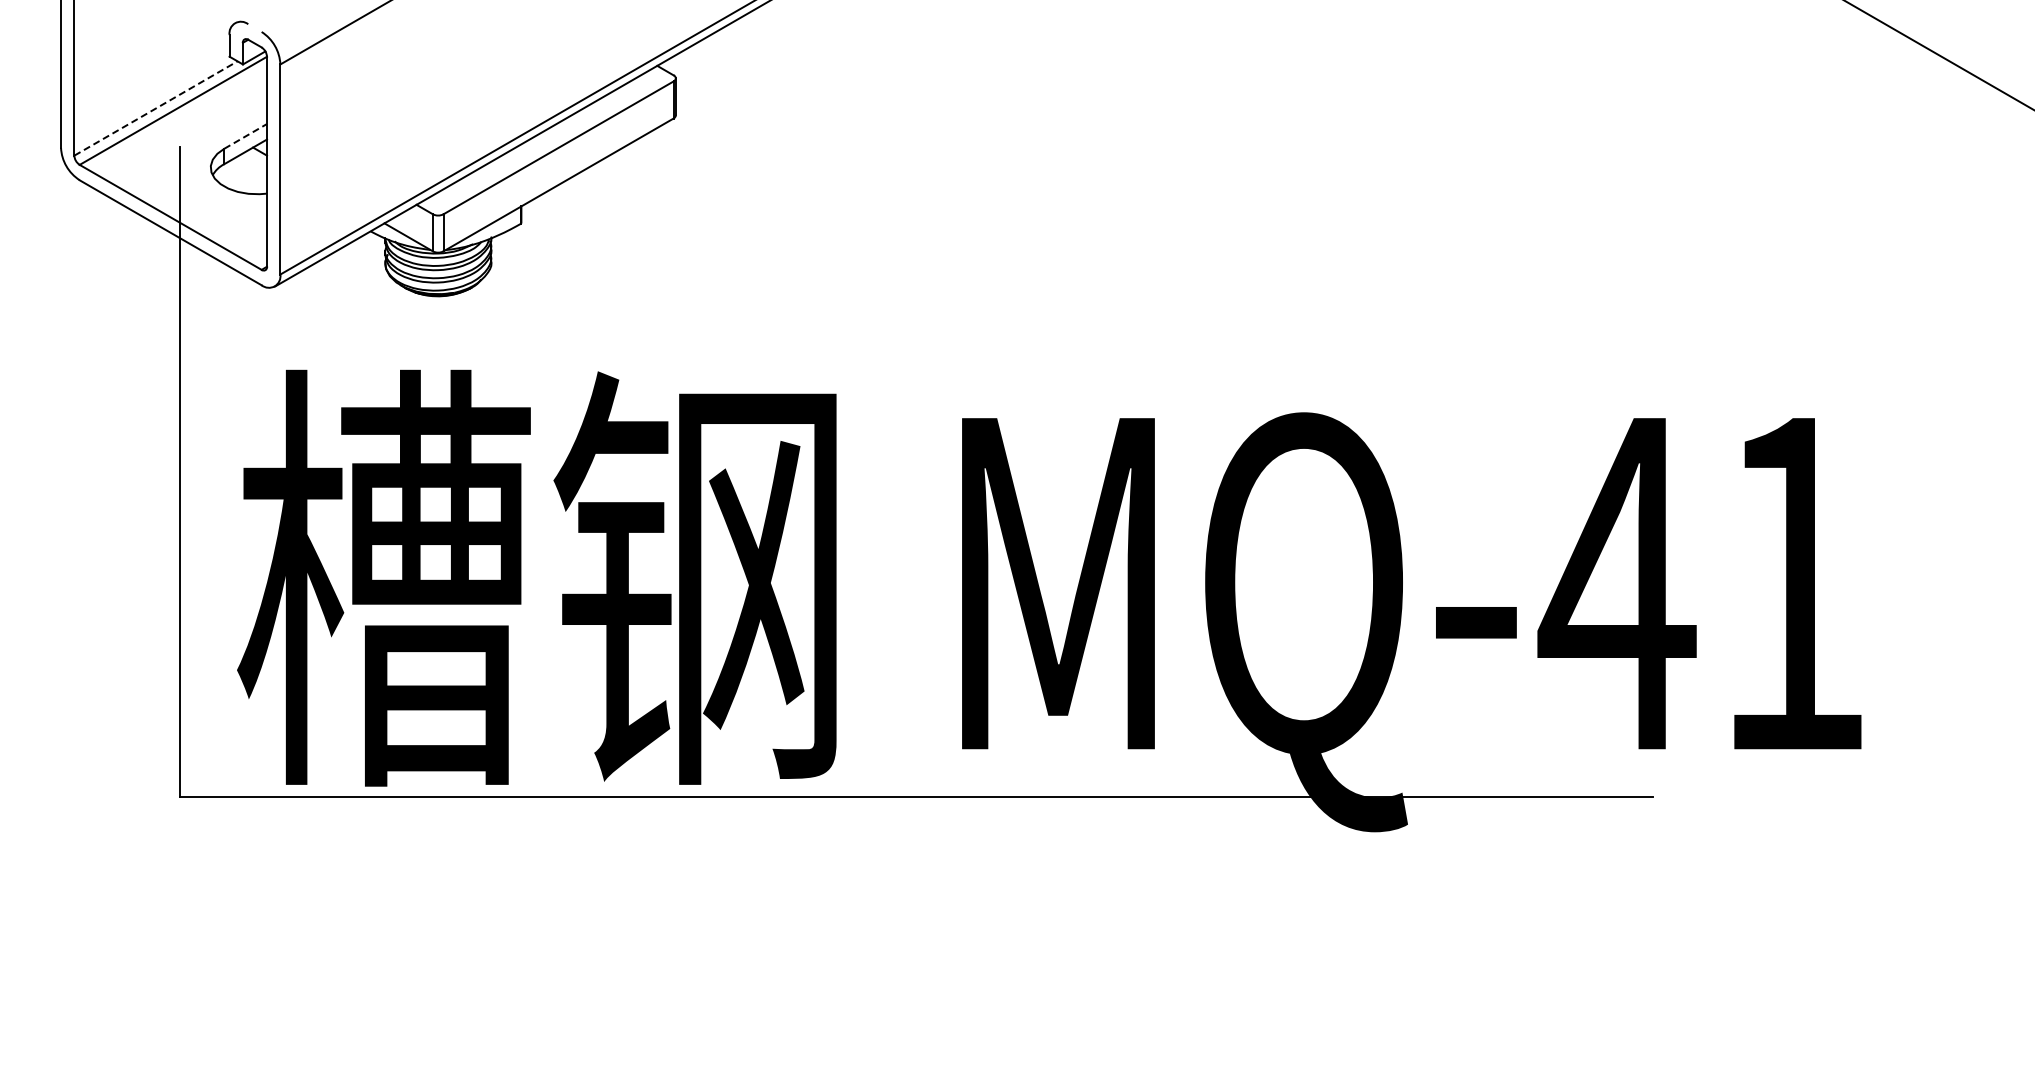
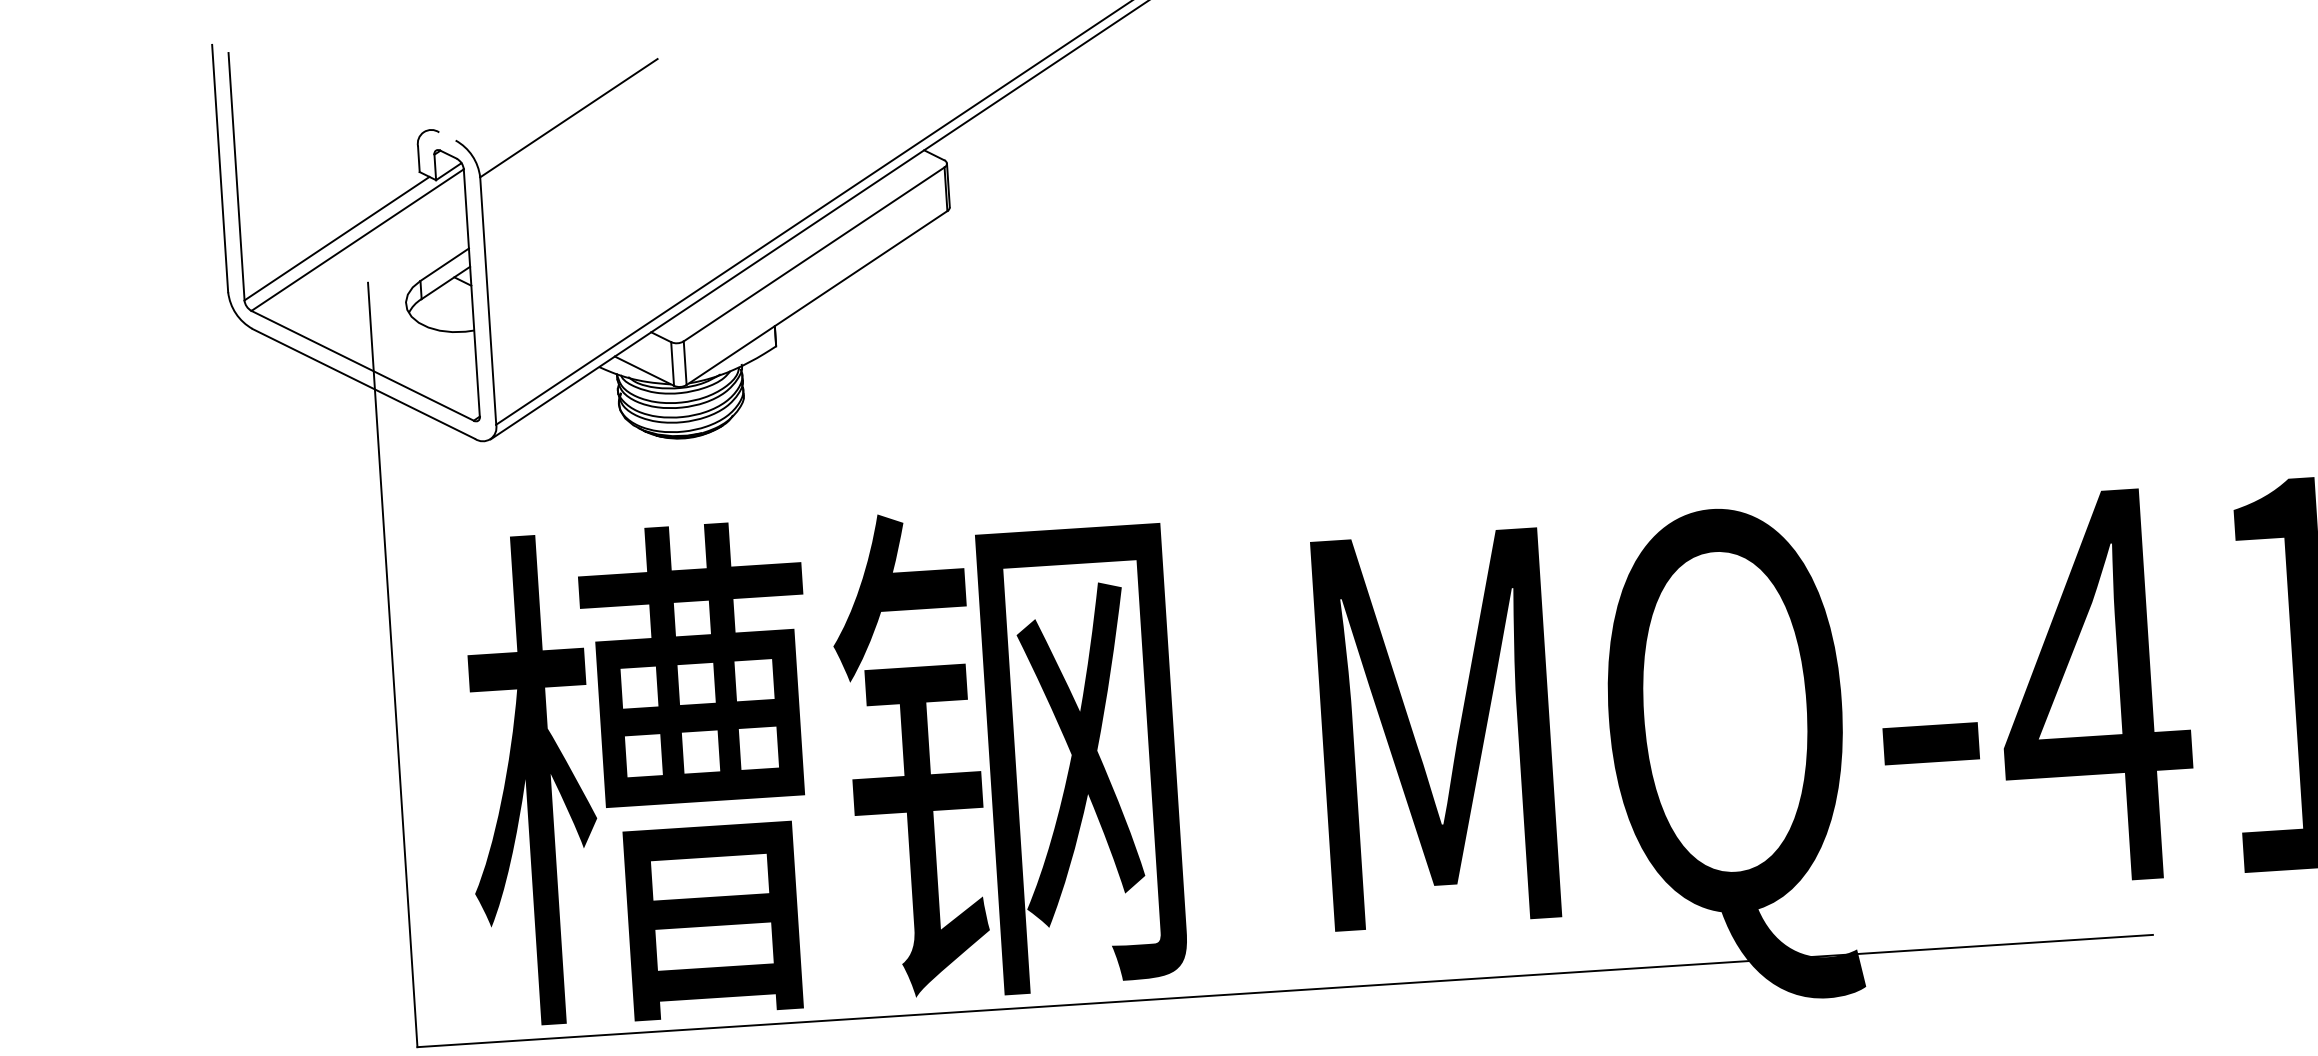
line: (156, 108) -> (337, 238), dashed -> solid
line: (245, 136) -> (444, 264), dashed -> solid

